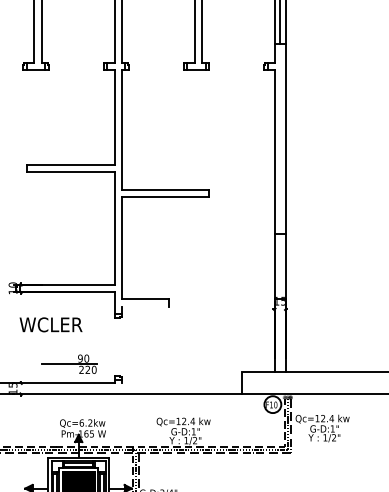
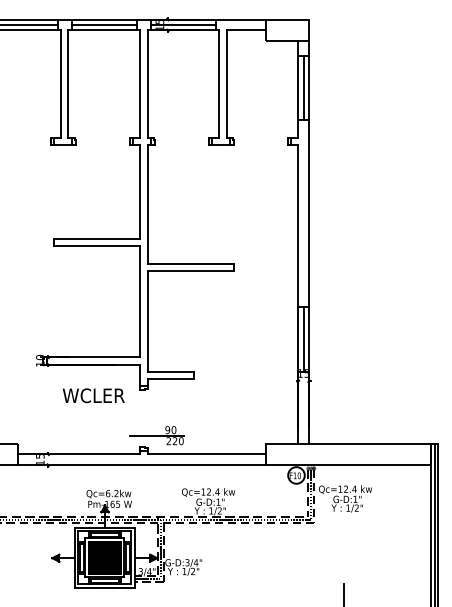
line: (279, 266) -> (303, 339), added
line: (145, 306) -> (170, 378), added
text: (50, 324) -> (93, 395), moved
part: (69, 364) -> (156, 435), moved
line: (181, 383) -> (206, 454), added

